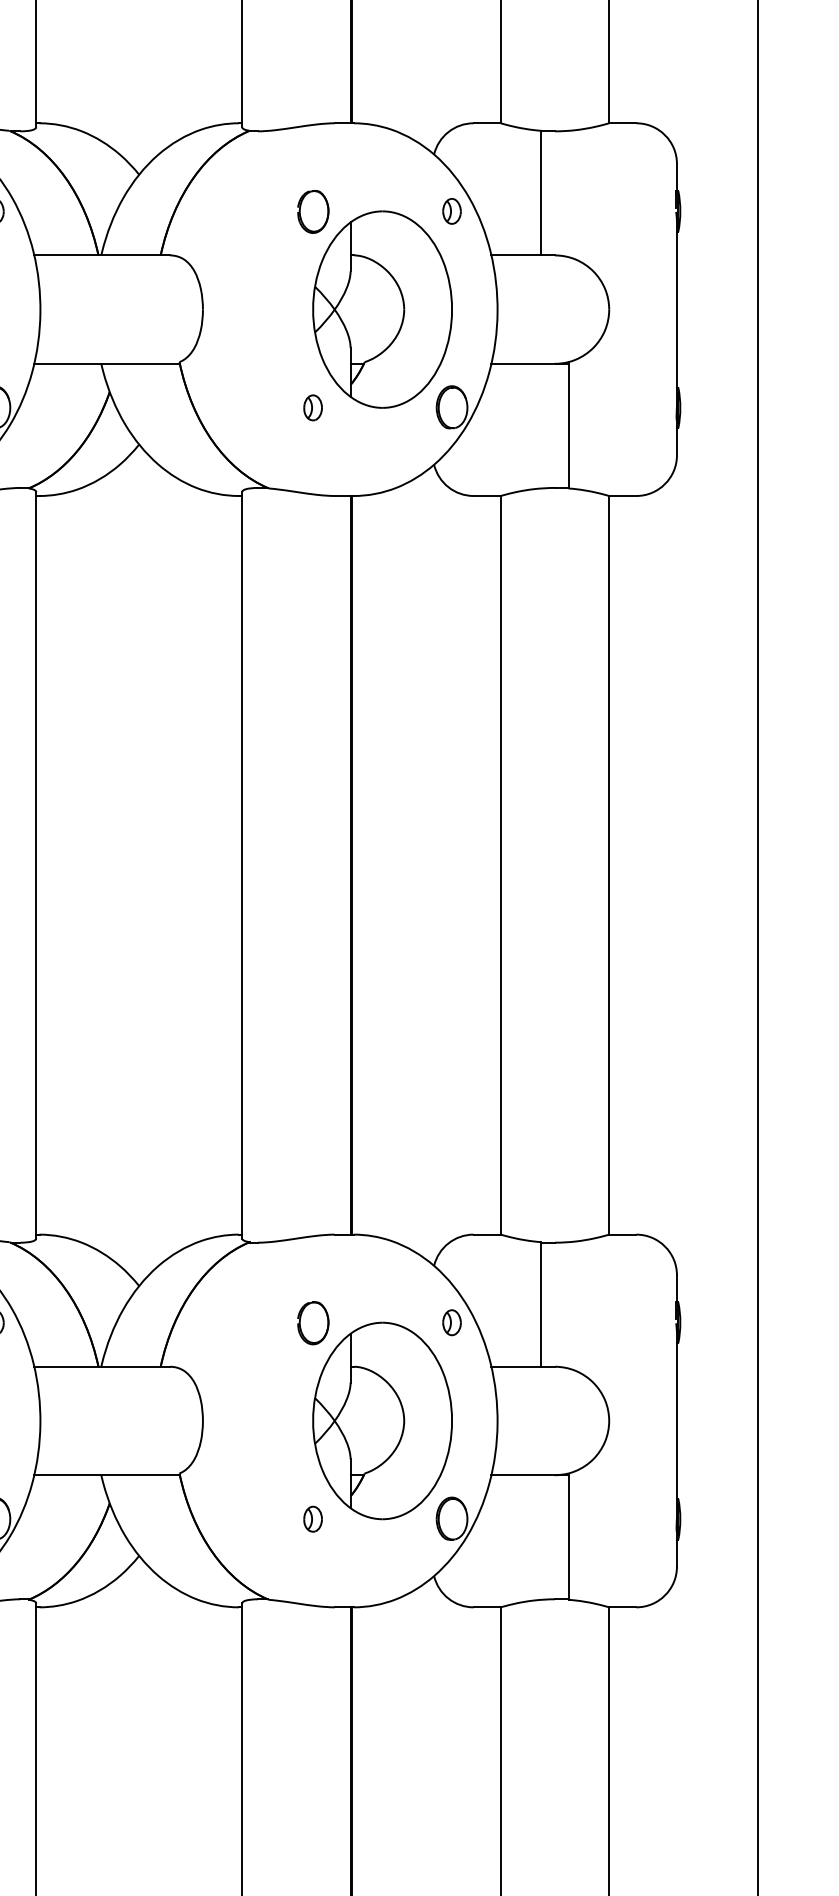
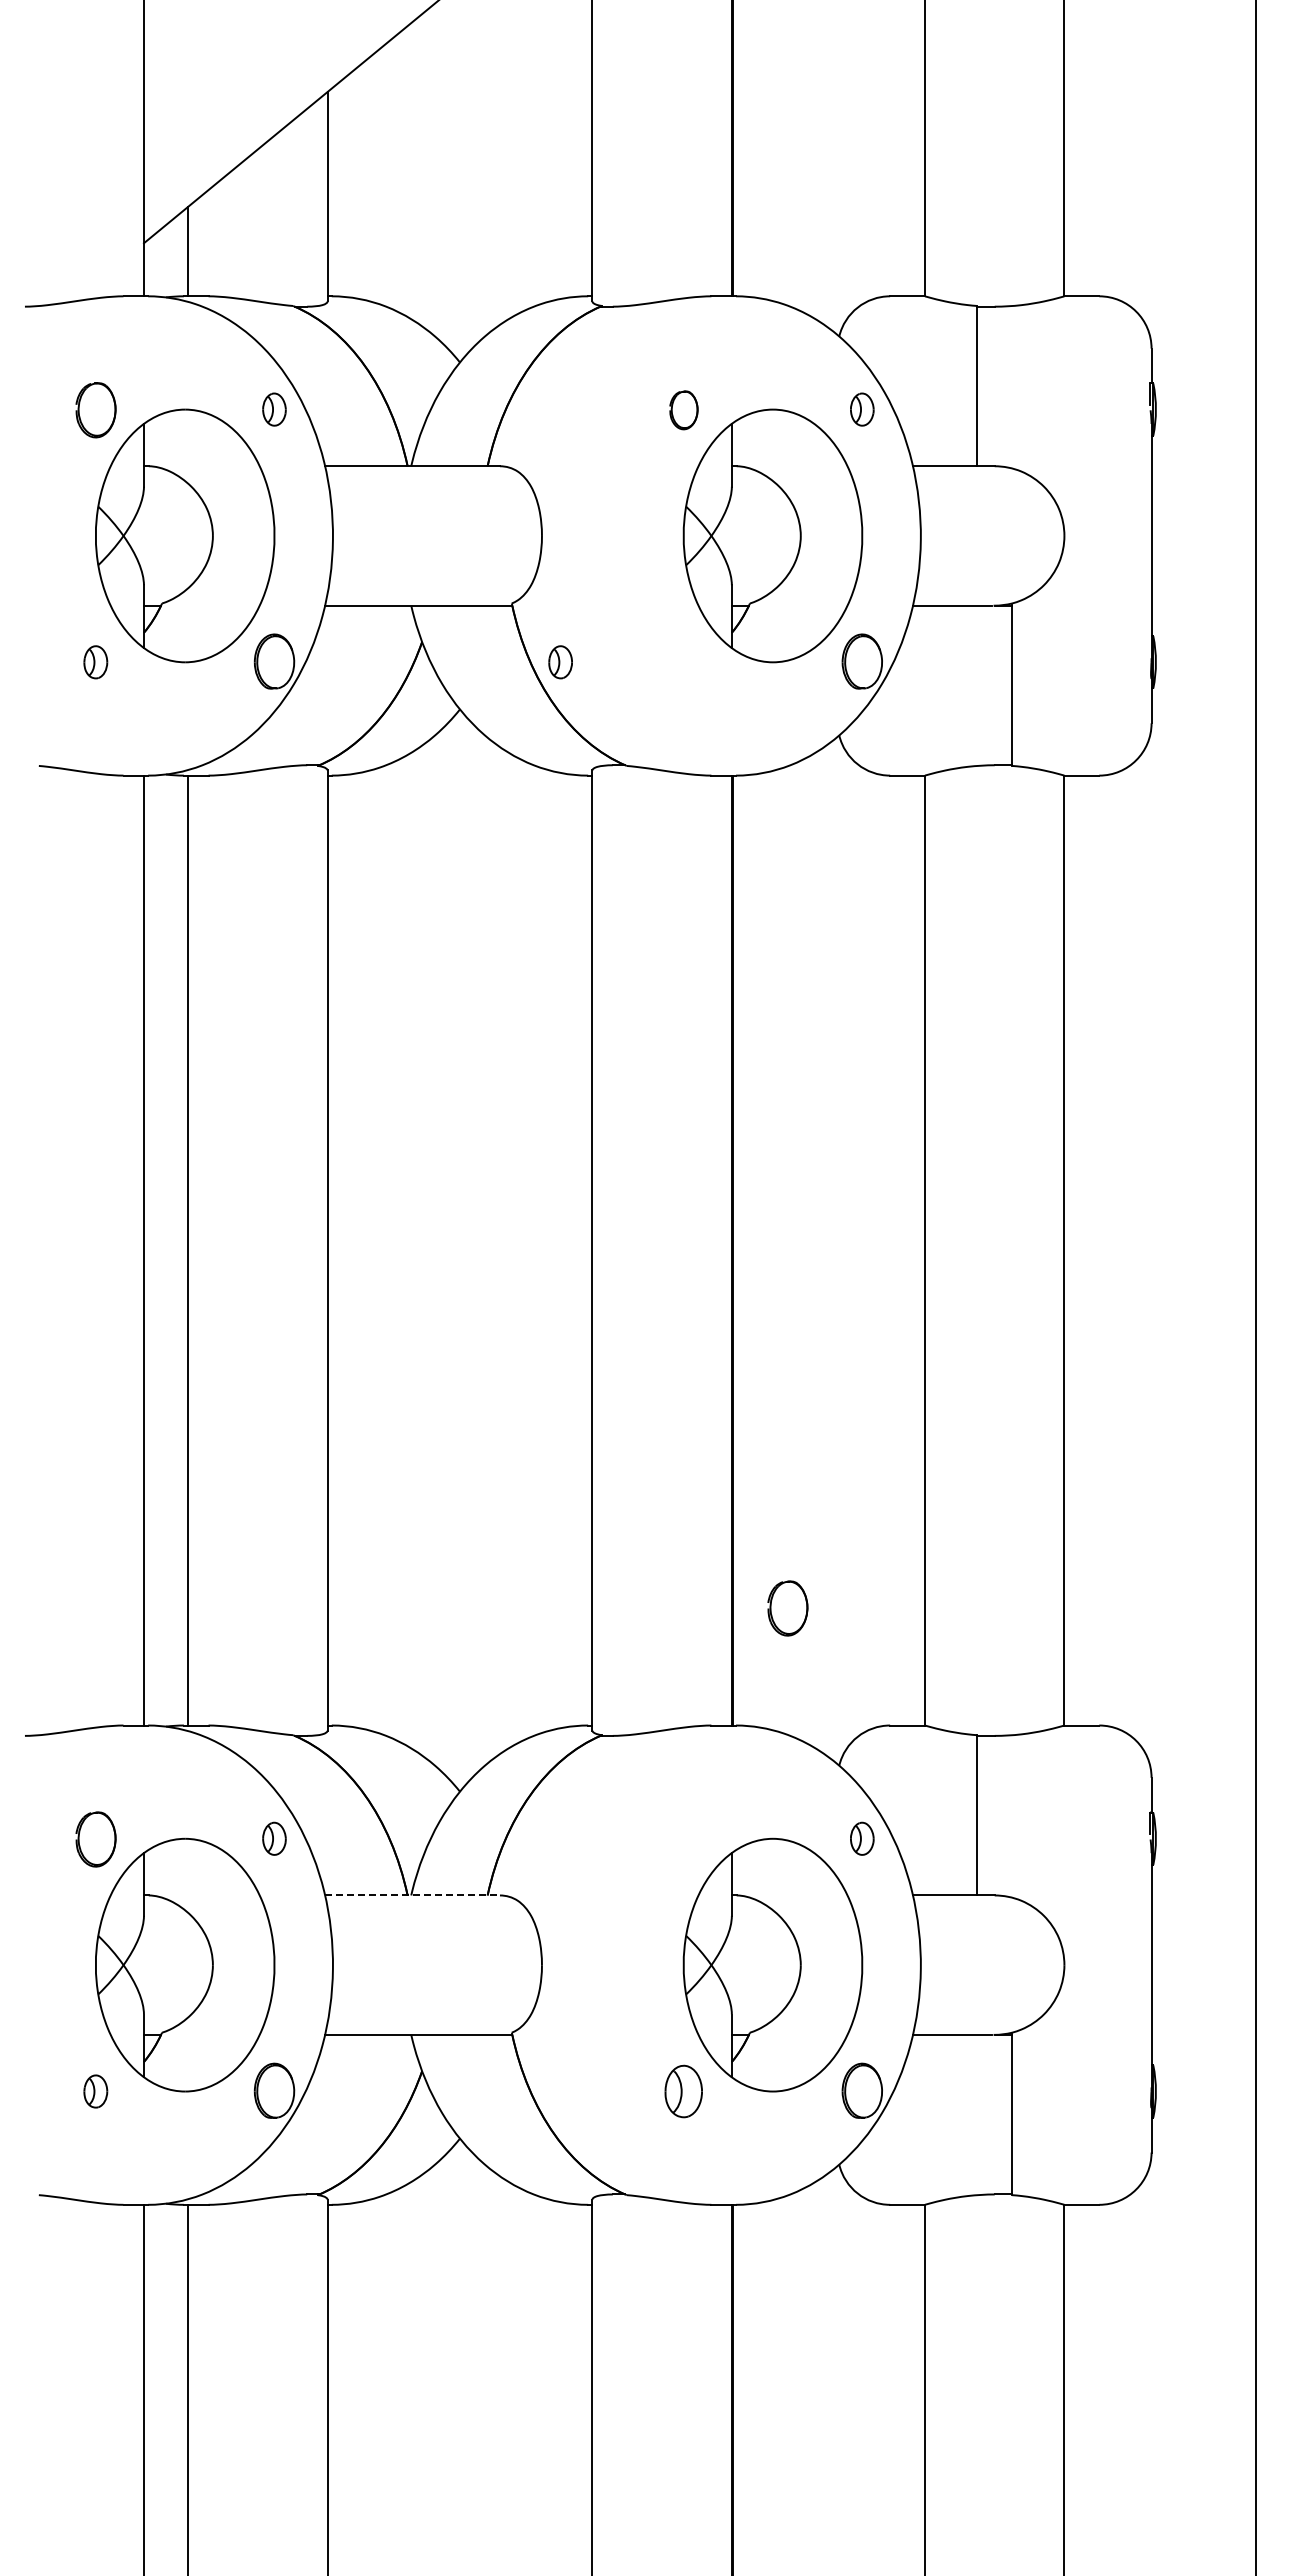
part: (312, 212) -> (683, 410), size x0.7
part: (312, 408) -> (560, 662), moved
part: (312, 1323) -> (787, 1608), moved
line: (103, 1366) -> (413, 1895), solid -> dashed
part: (312, 1519) -> (683, 2091), size x1.6

